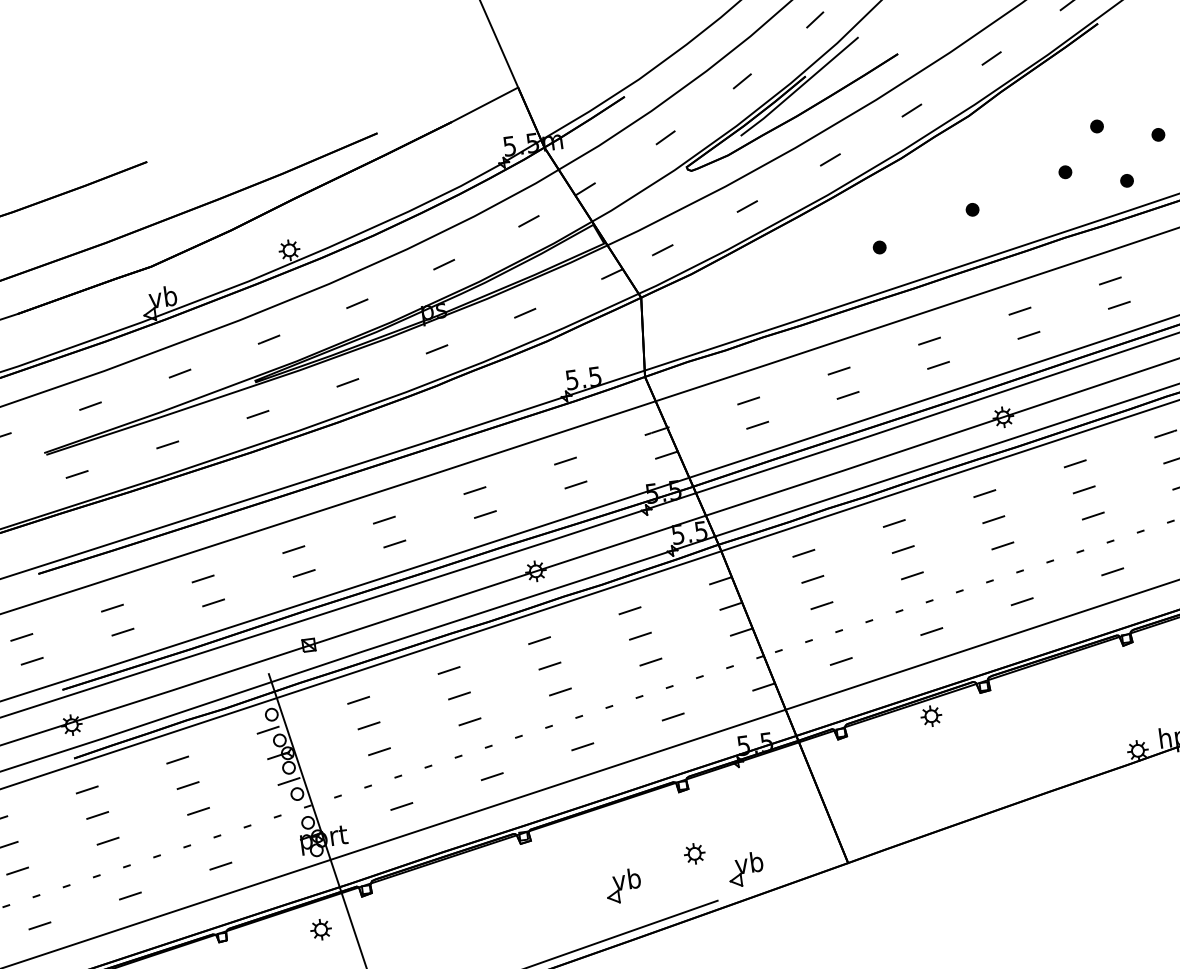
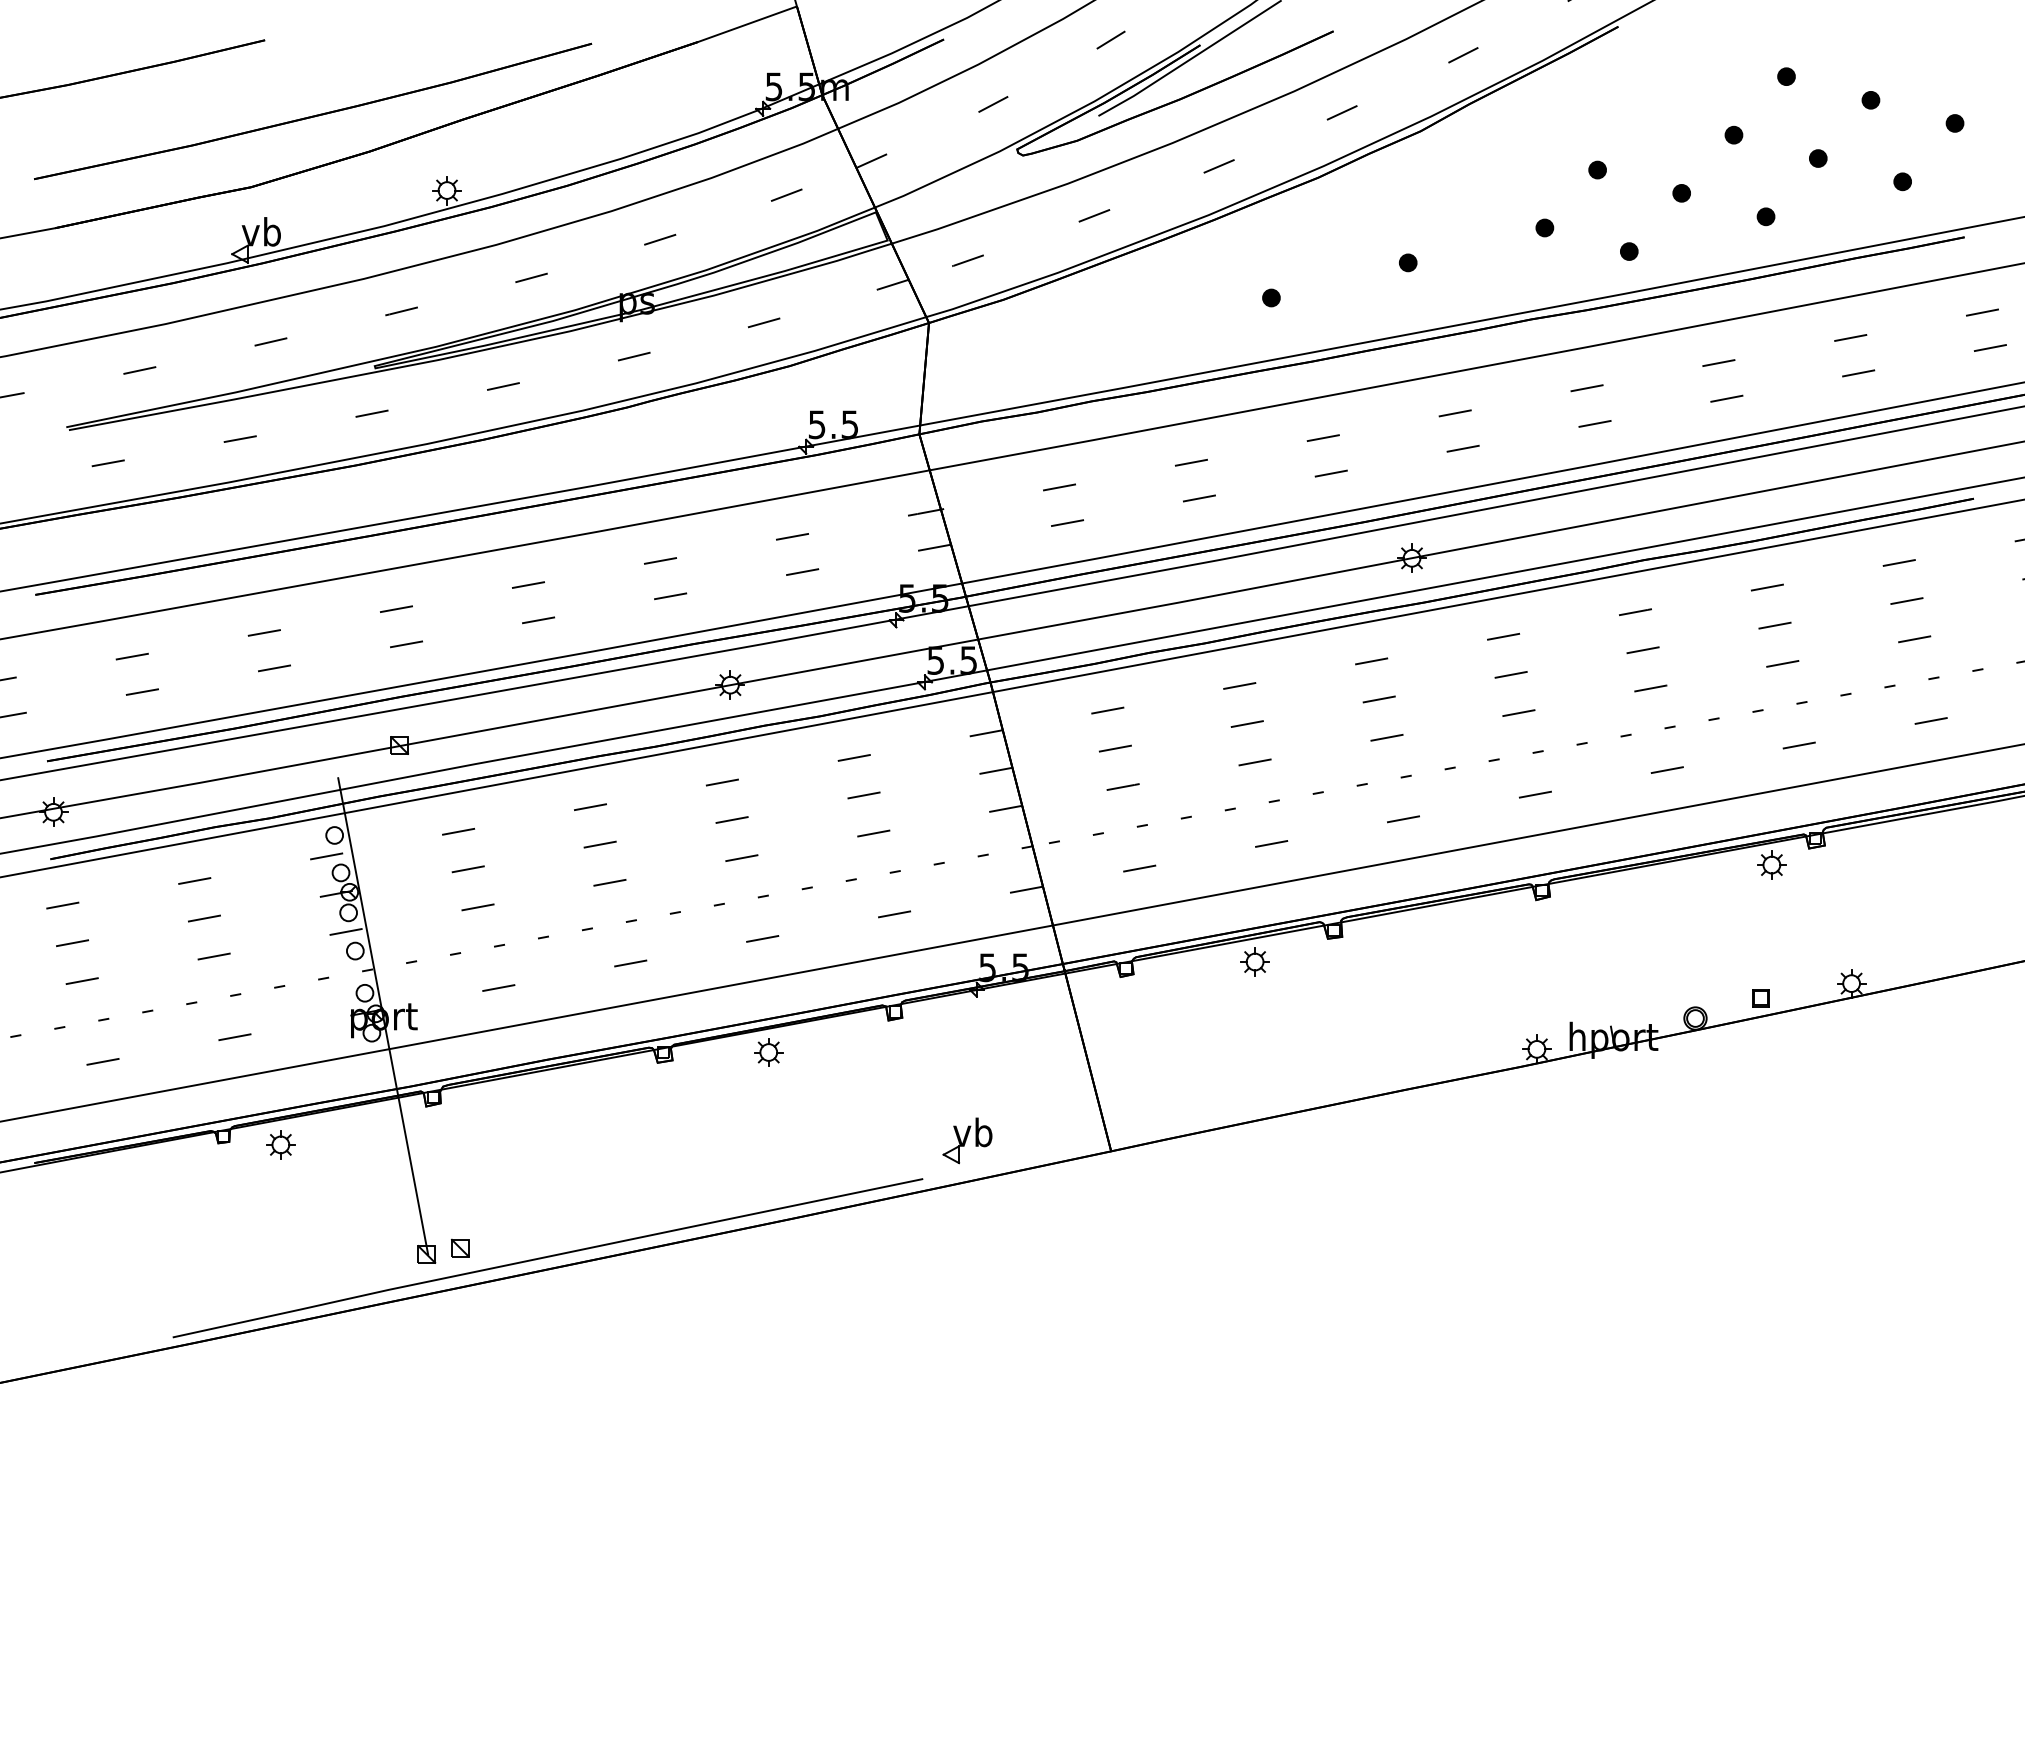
part: (694, 853) -> (768, 1052), moved
part: (623, 885) -> (793, 1140), removed
part: (320, 929) -> (280, 1144), moved

